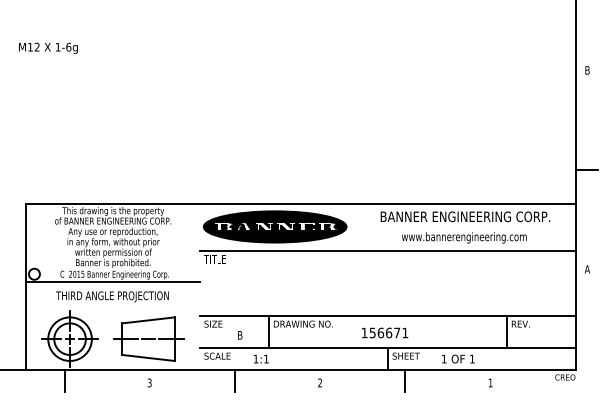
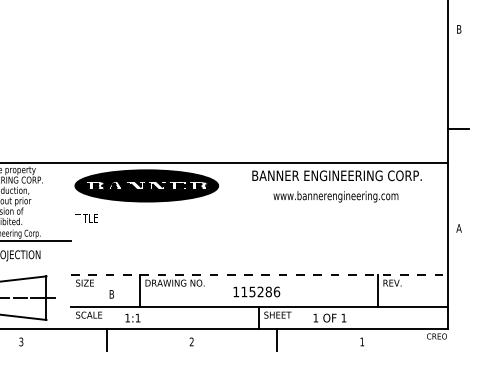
line: (387, 250) -> (259, 209), removed
line: (388, 316) -> (260, 275), solid -> dashed
text: (388, 332) -> (260, 291), 156671 -> 115286

